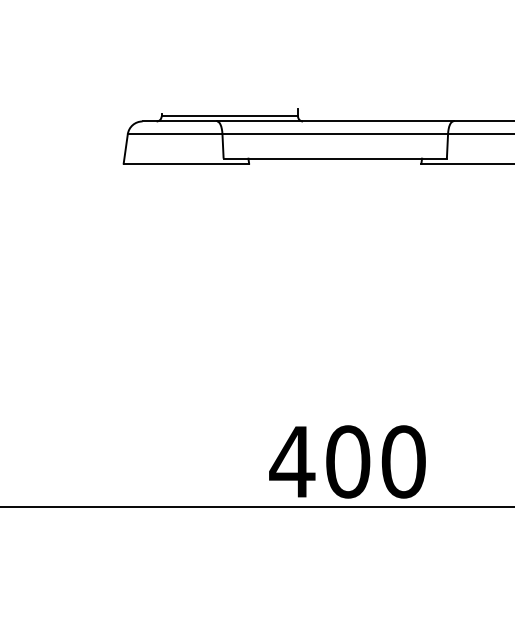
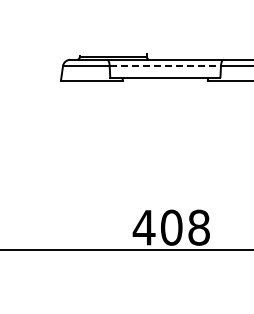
line: (335, 135) -> (165, 66), solid -> dashed
text: (402, 461) -> (198, 227), 400 -> 408

